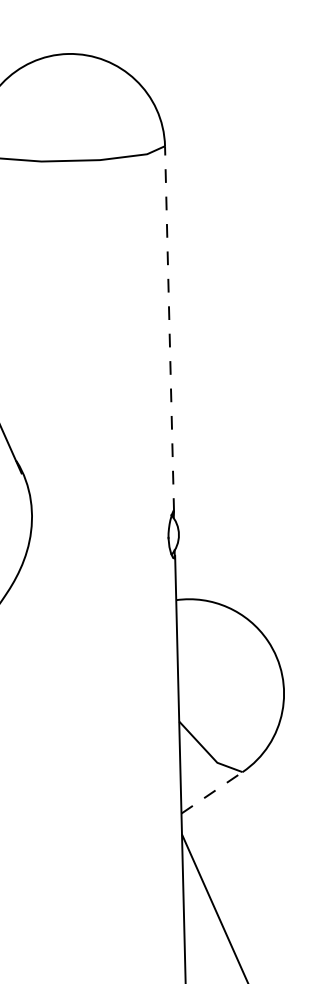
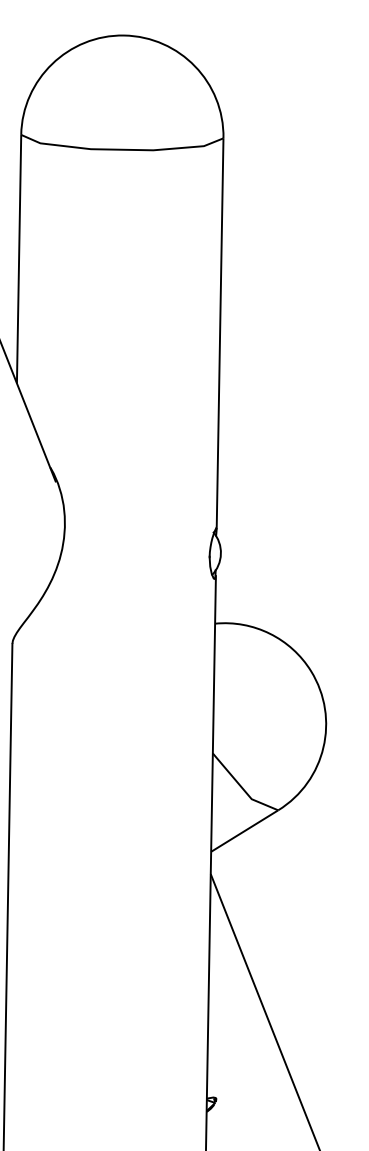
line: (169, 328) -> (220, 333), dashed -> solid
line: (212, 792) -> (245, 830), dashed -> solid

